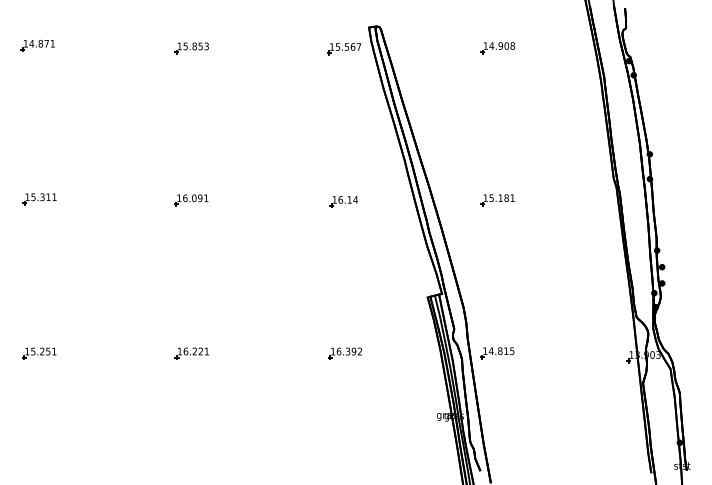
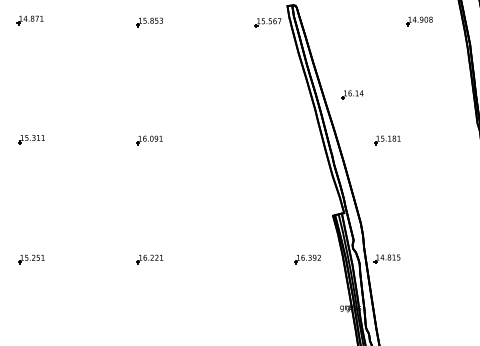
part: (497, 48) -> (419, 21), moved
part: (343, 201) -> (352, 94), moved
part: (344, 353) -> (307, 259), moved

